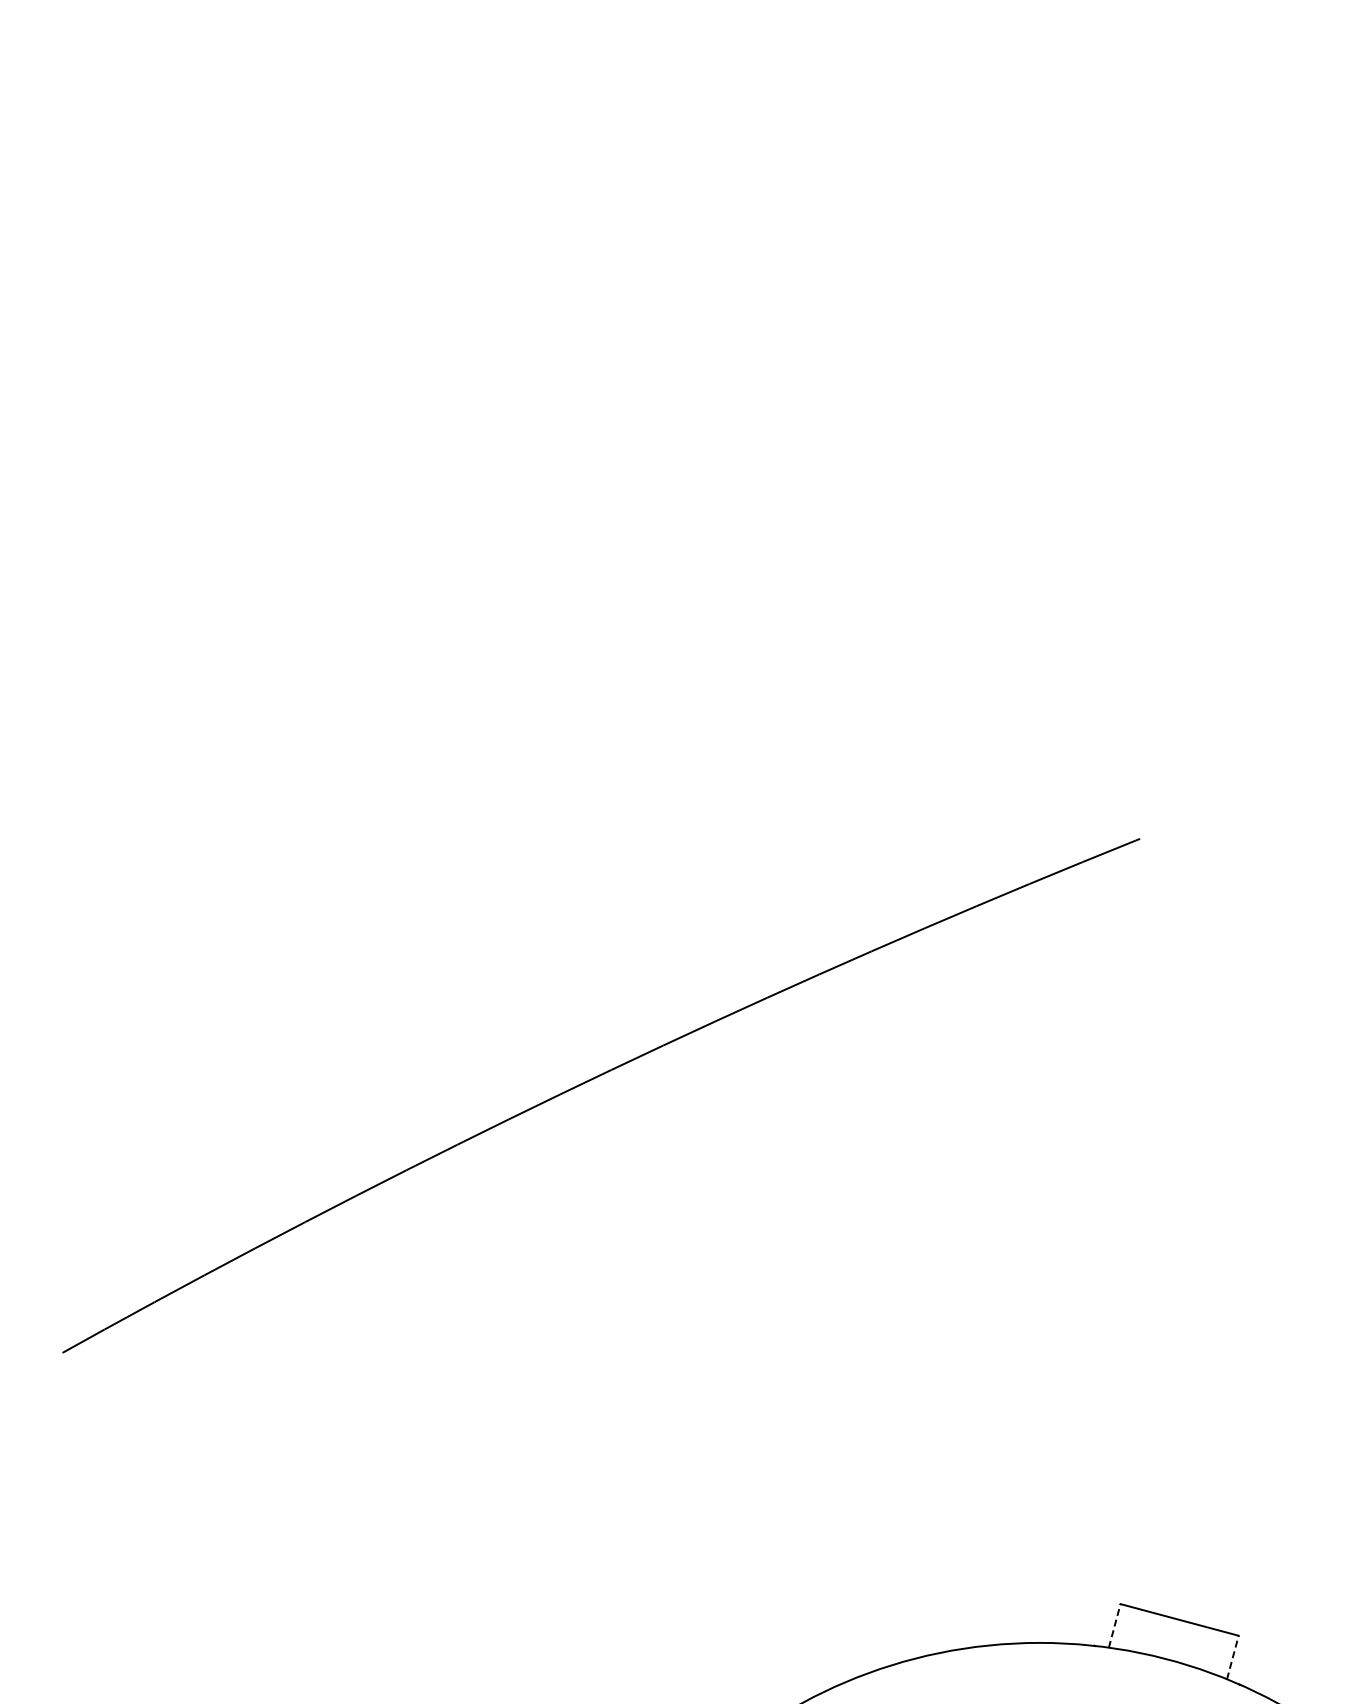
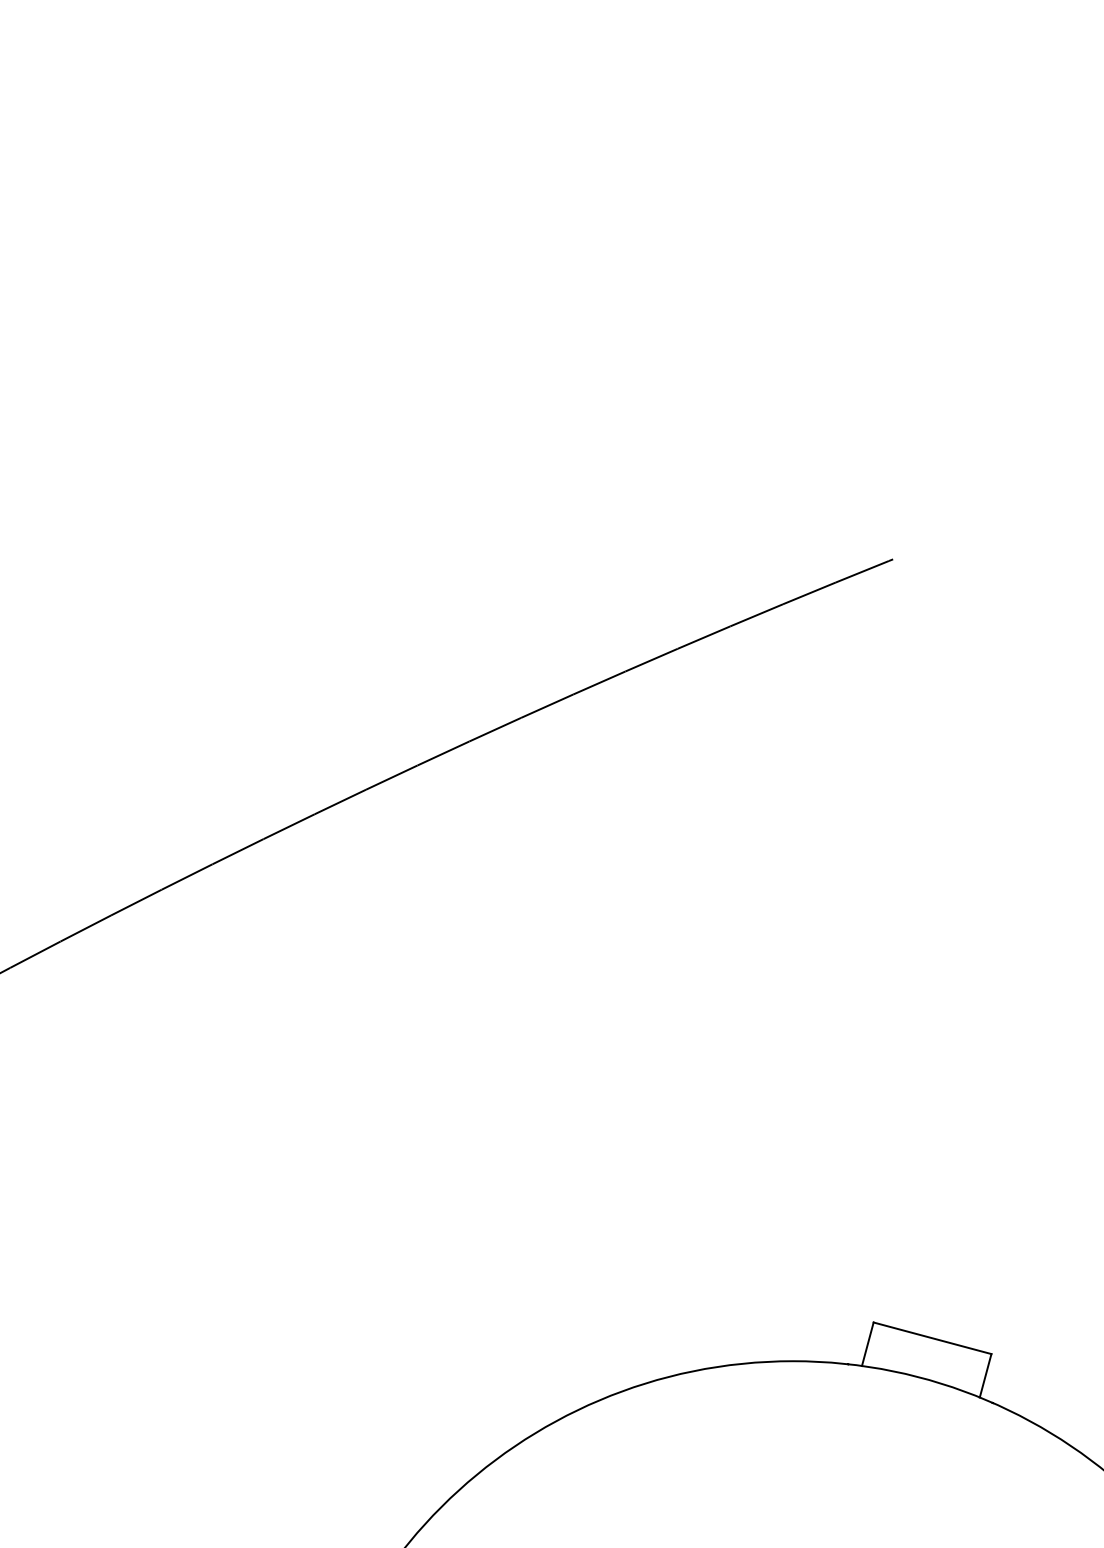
line: (1114, 1625) -> (867, 1343), dashed -> solid
line: (1232, 1657) -> (985, 1375), dashed -> solid

